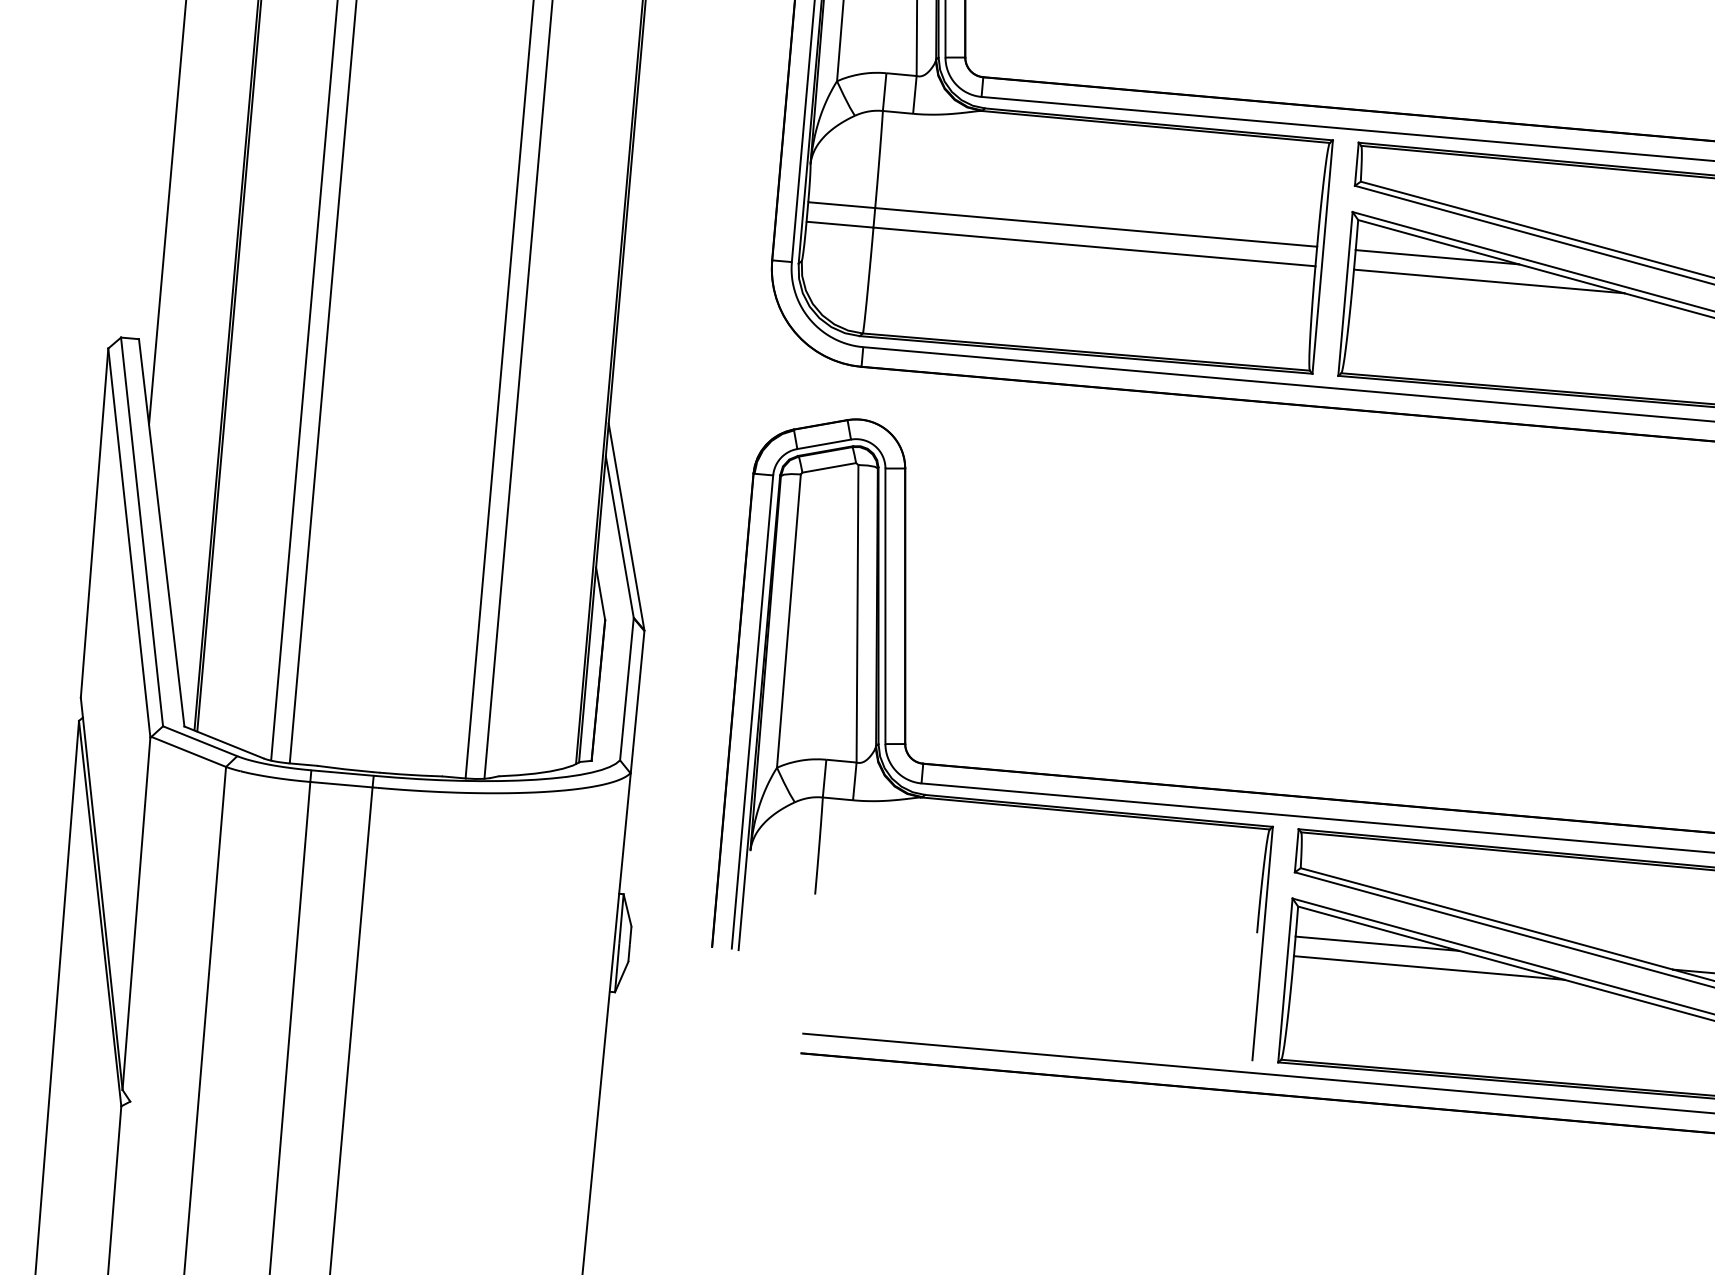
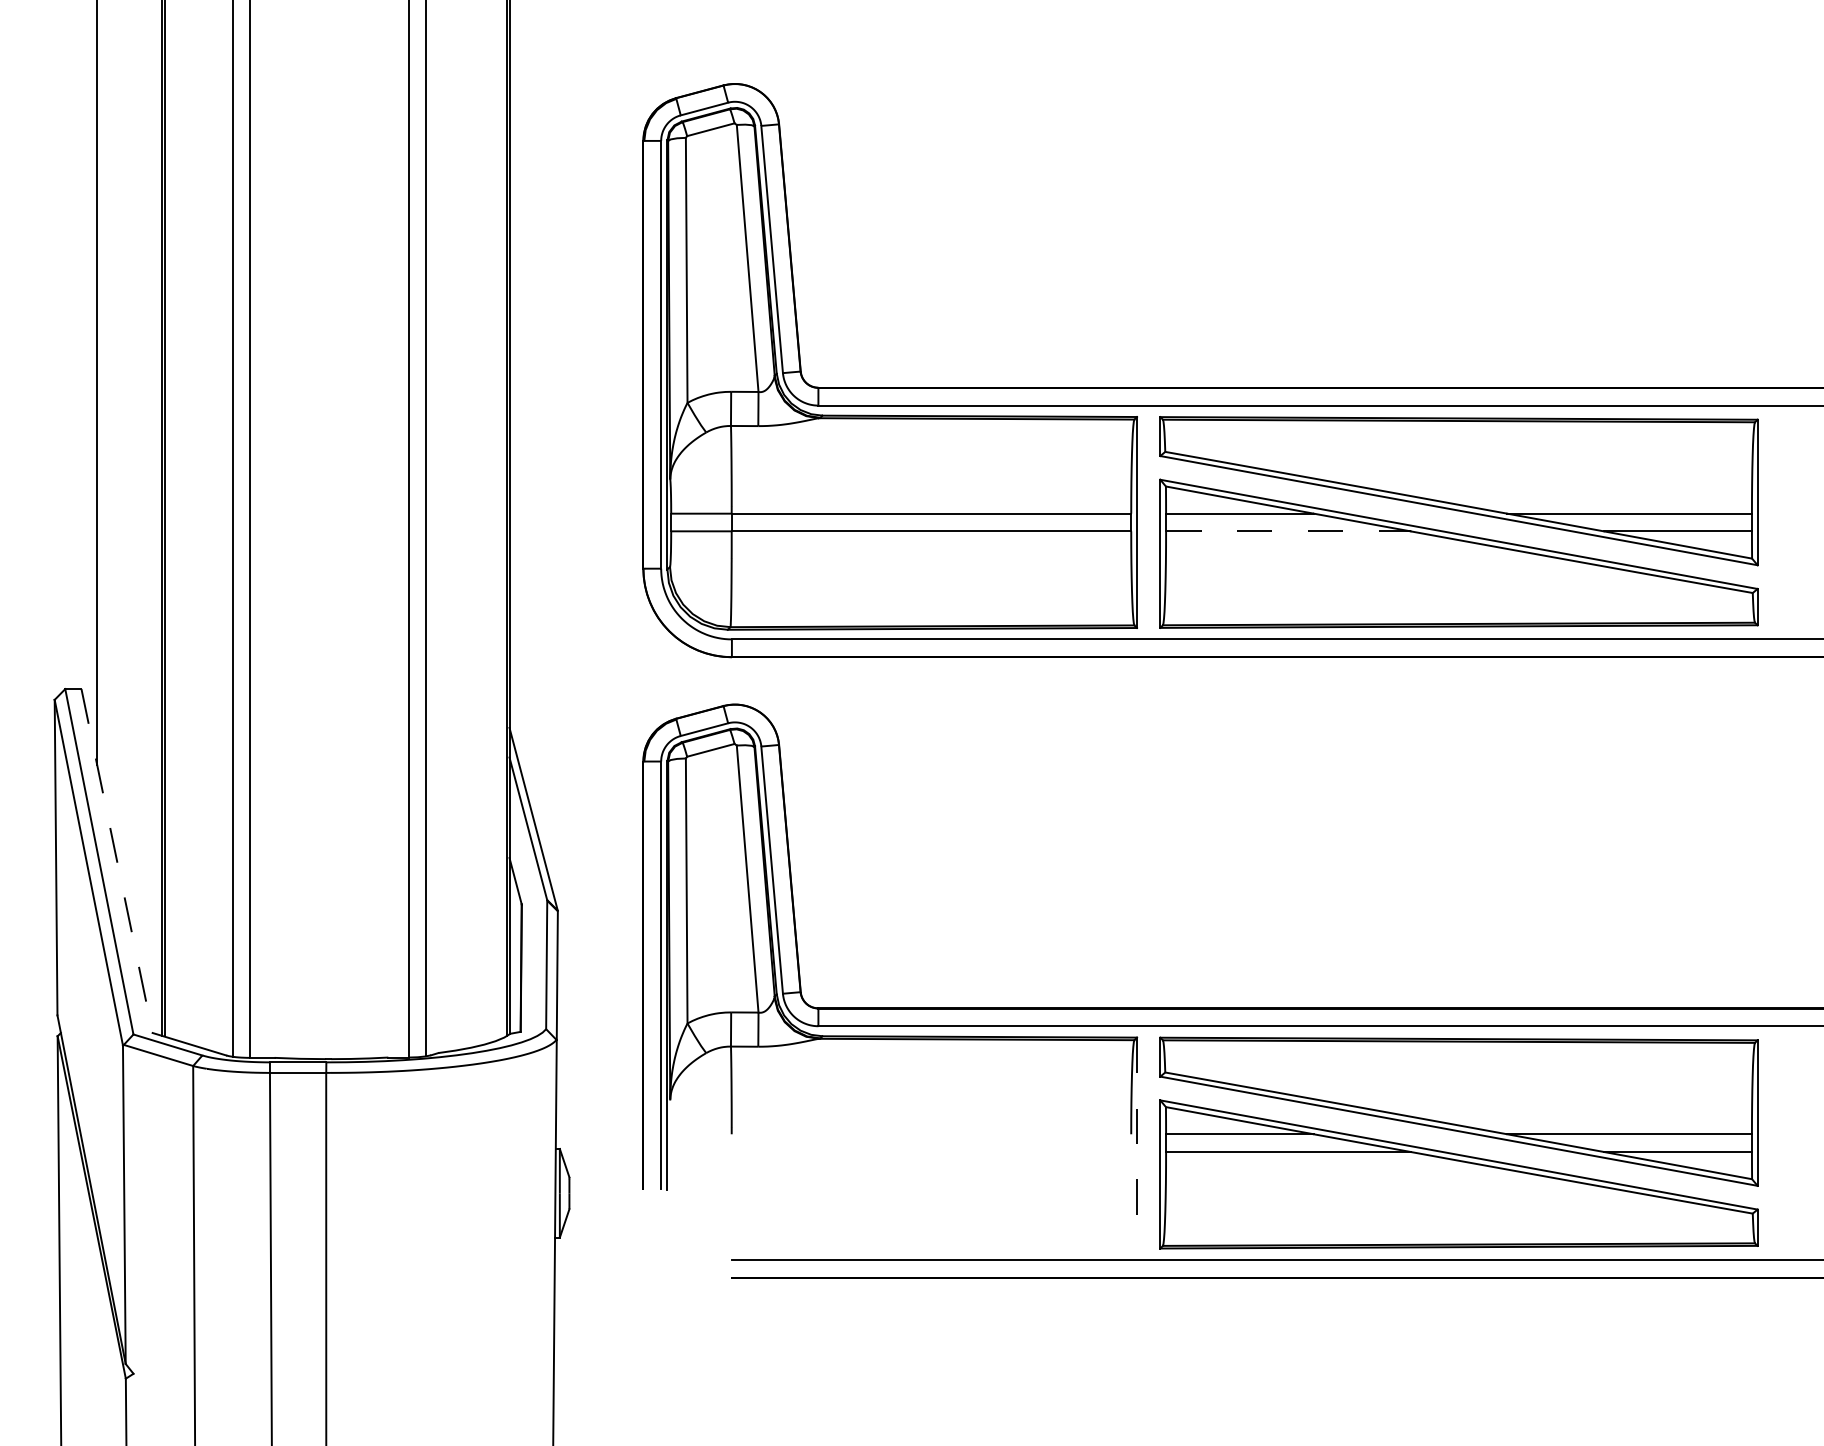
line: (1489, 281) -> (1288, 531), solid -> dashed
line: (162, 533) -> (117, 861), solid -> dashed
line: (1263, 944) -> (1137, 1143), solid -> dashed

